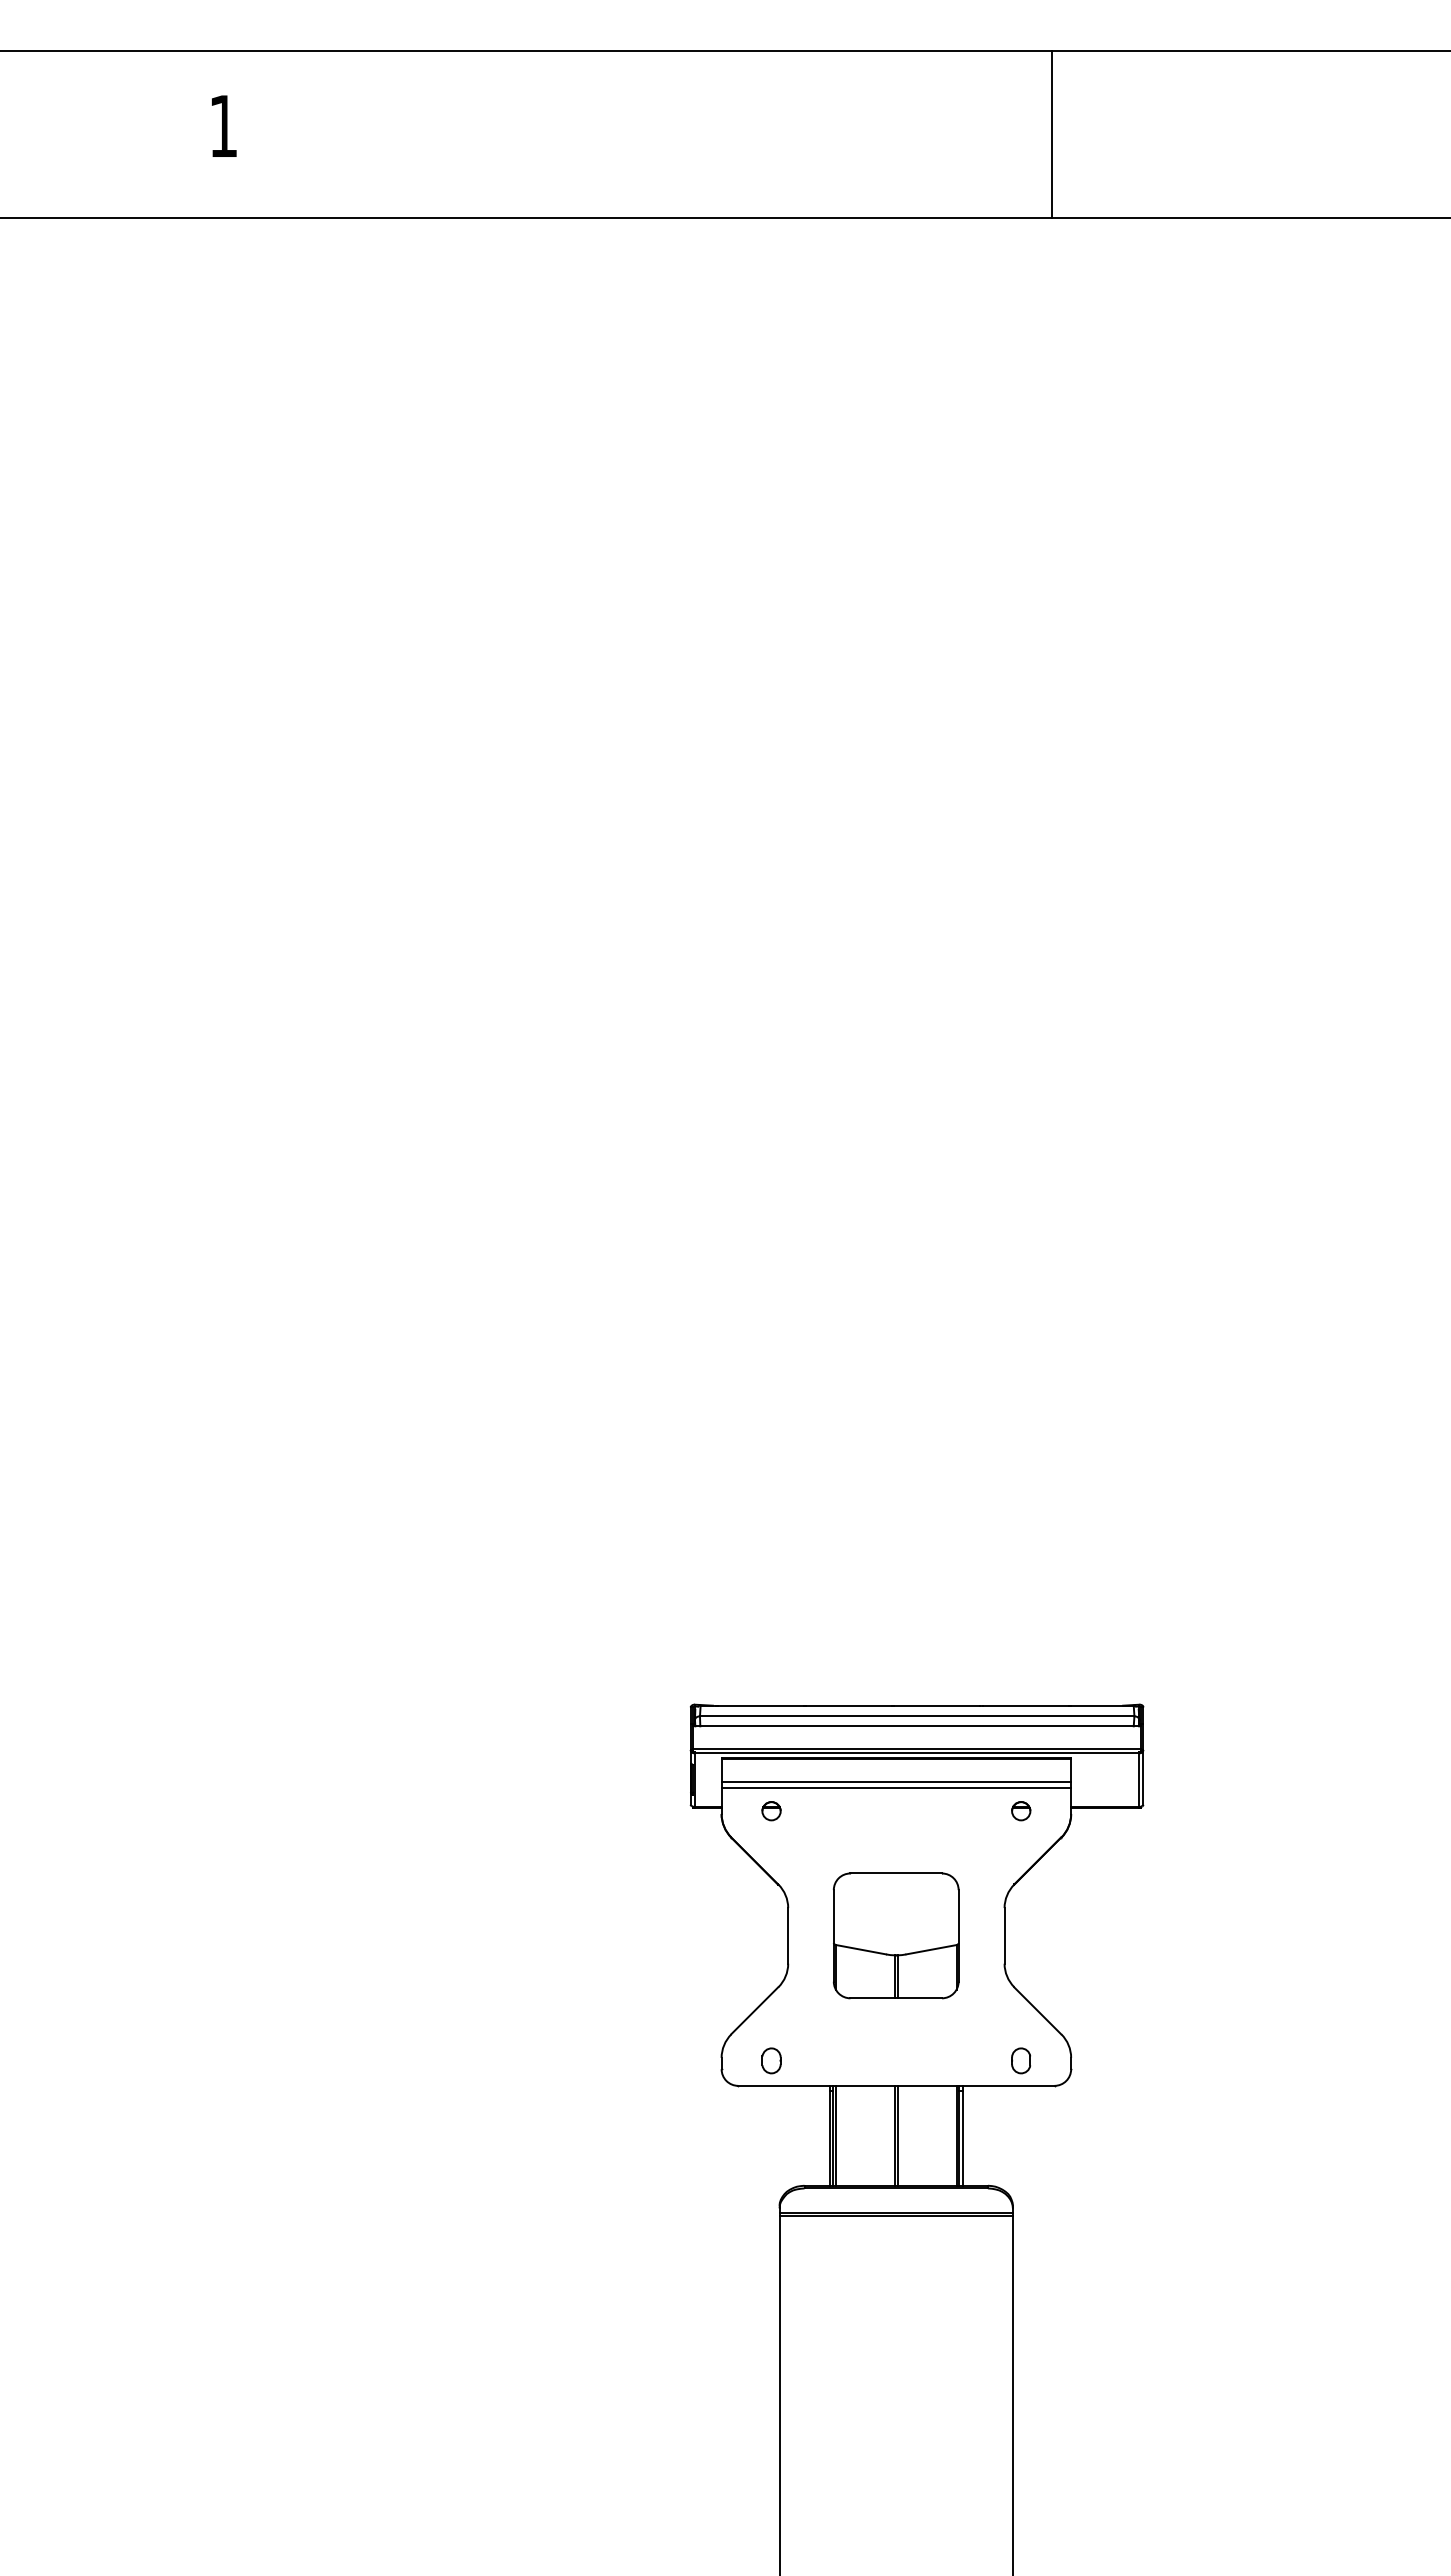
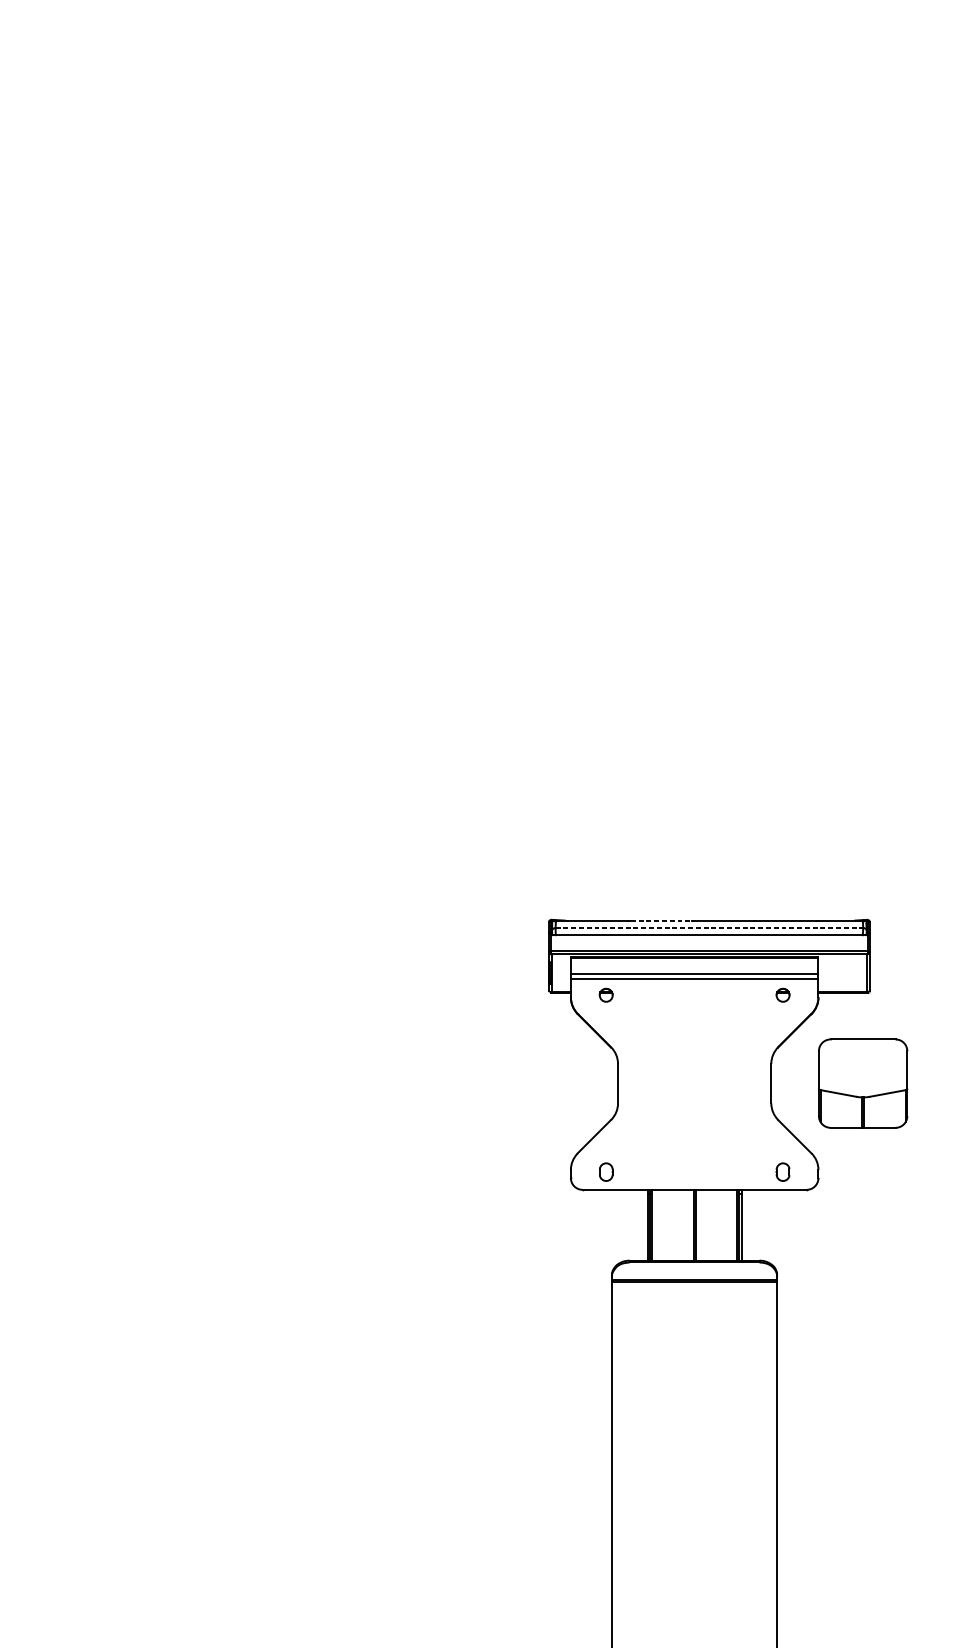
line: (849, 1705) -> (661, 920), solid -> dashed
line: (917, 1716) -> (709, 928), solid -> dashed
part: (895, 1935) -> (862, 1083), moved

